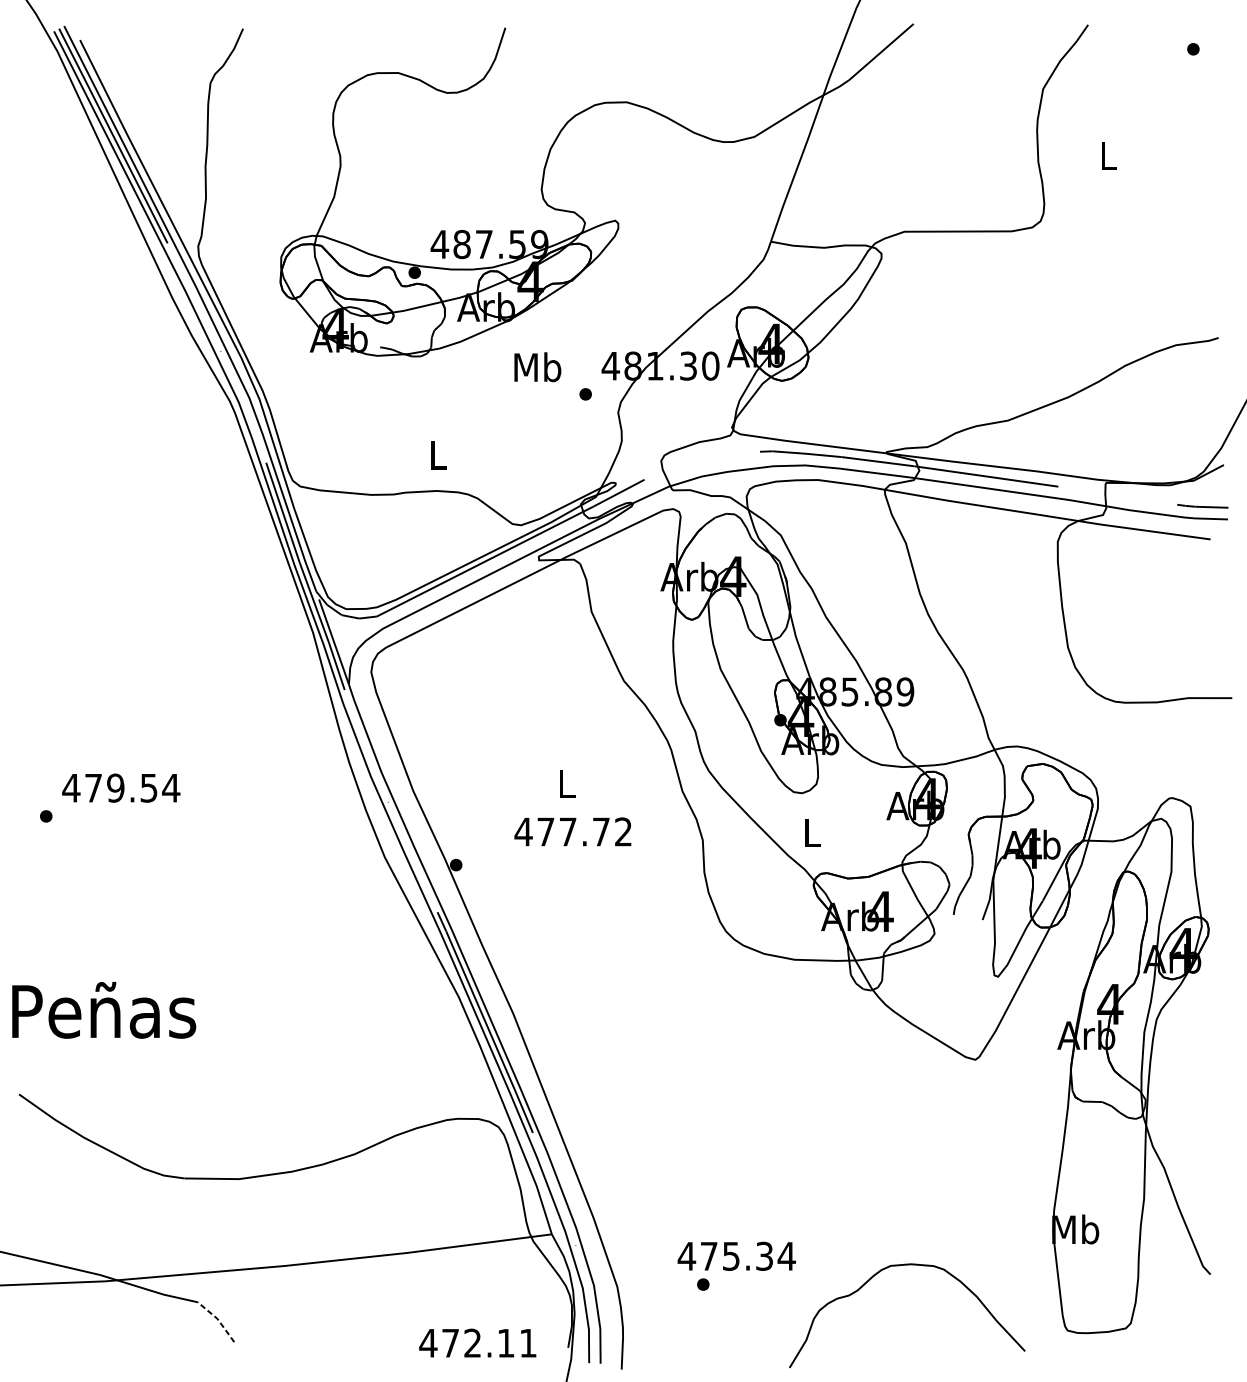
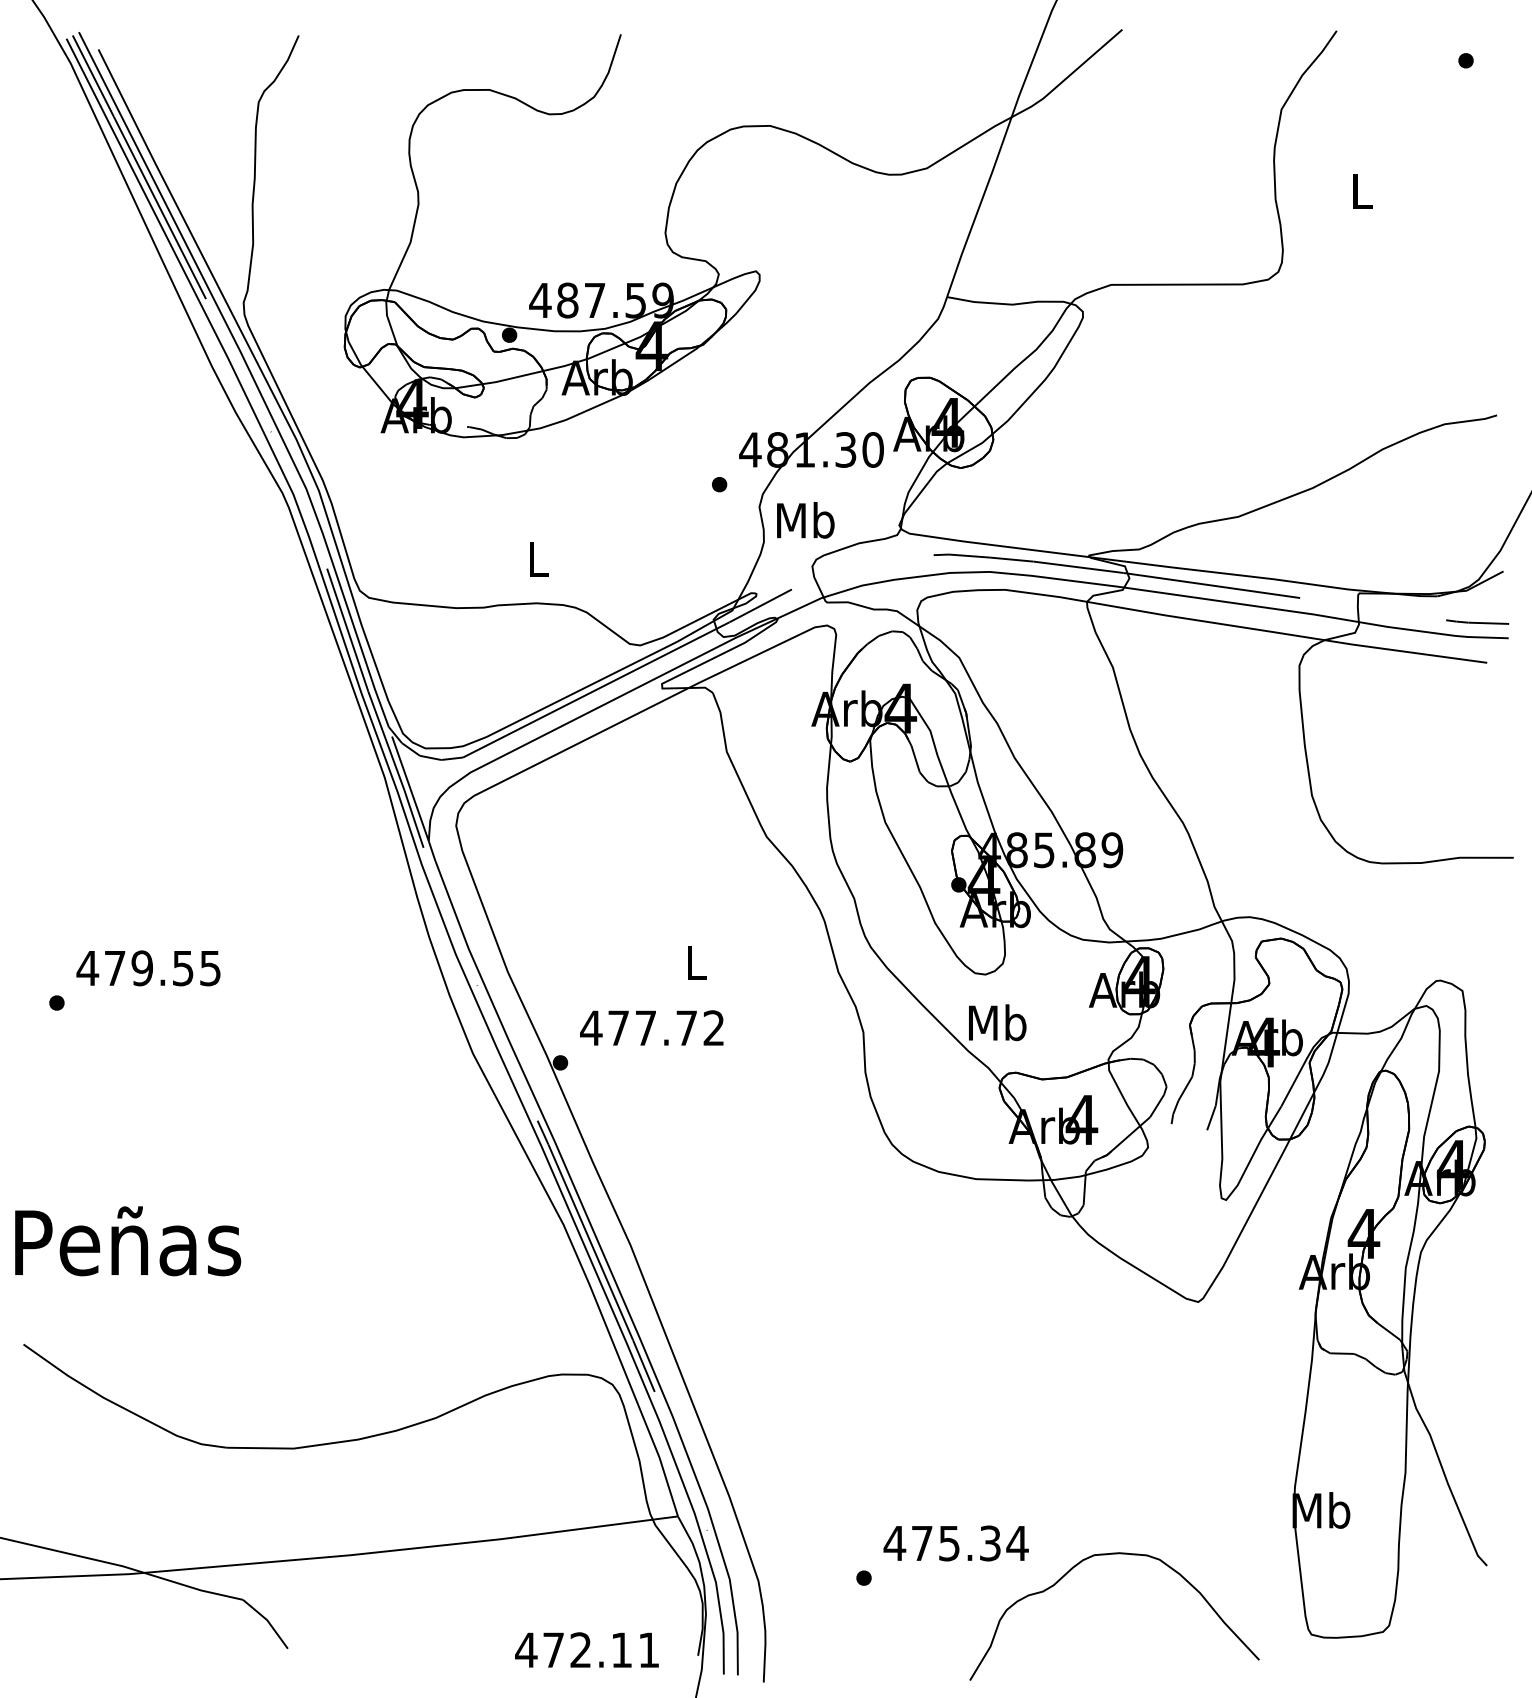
text: (537, 367) -> (805, 520), moved
text: (171, 788) -> (210, 968), 479.54 -> 479.55
text: (572, 831) -> (651, 1027), moved
text: (811, 832) -> (997, 1022), L -> Mb
text: (736, 1256) -> (955, 1543), moved
line: (217, 1319) -> (267, 1620), dashed -> solid

